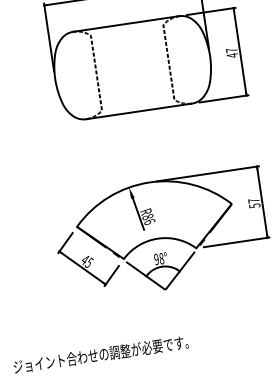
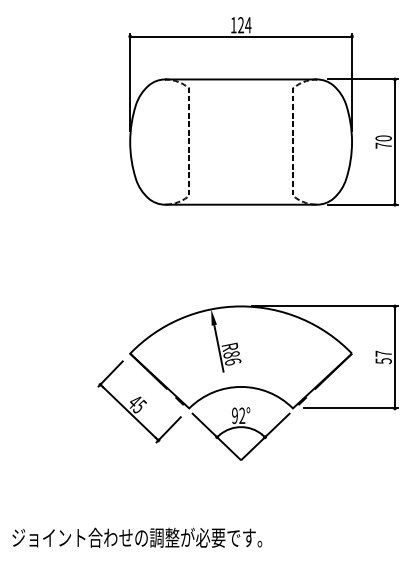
text: (232, 53) -> (383, 142), 47 -> 70
text: (161, 258) -> (242, 415), 98° -> 92°

